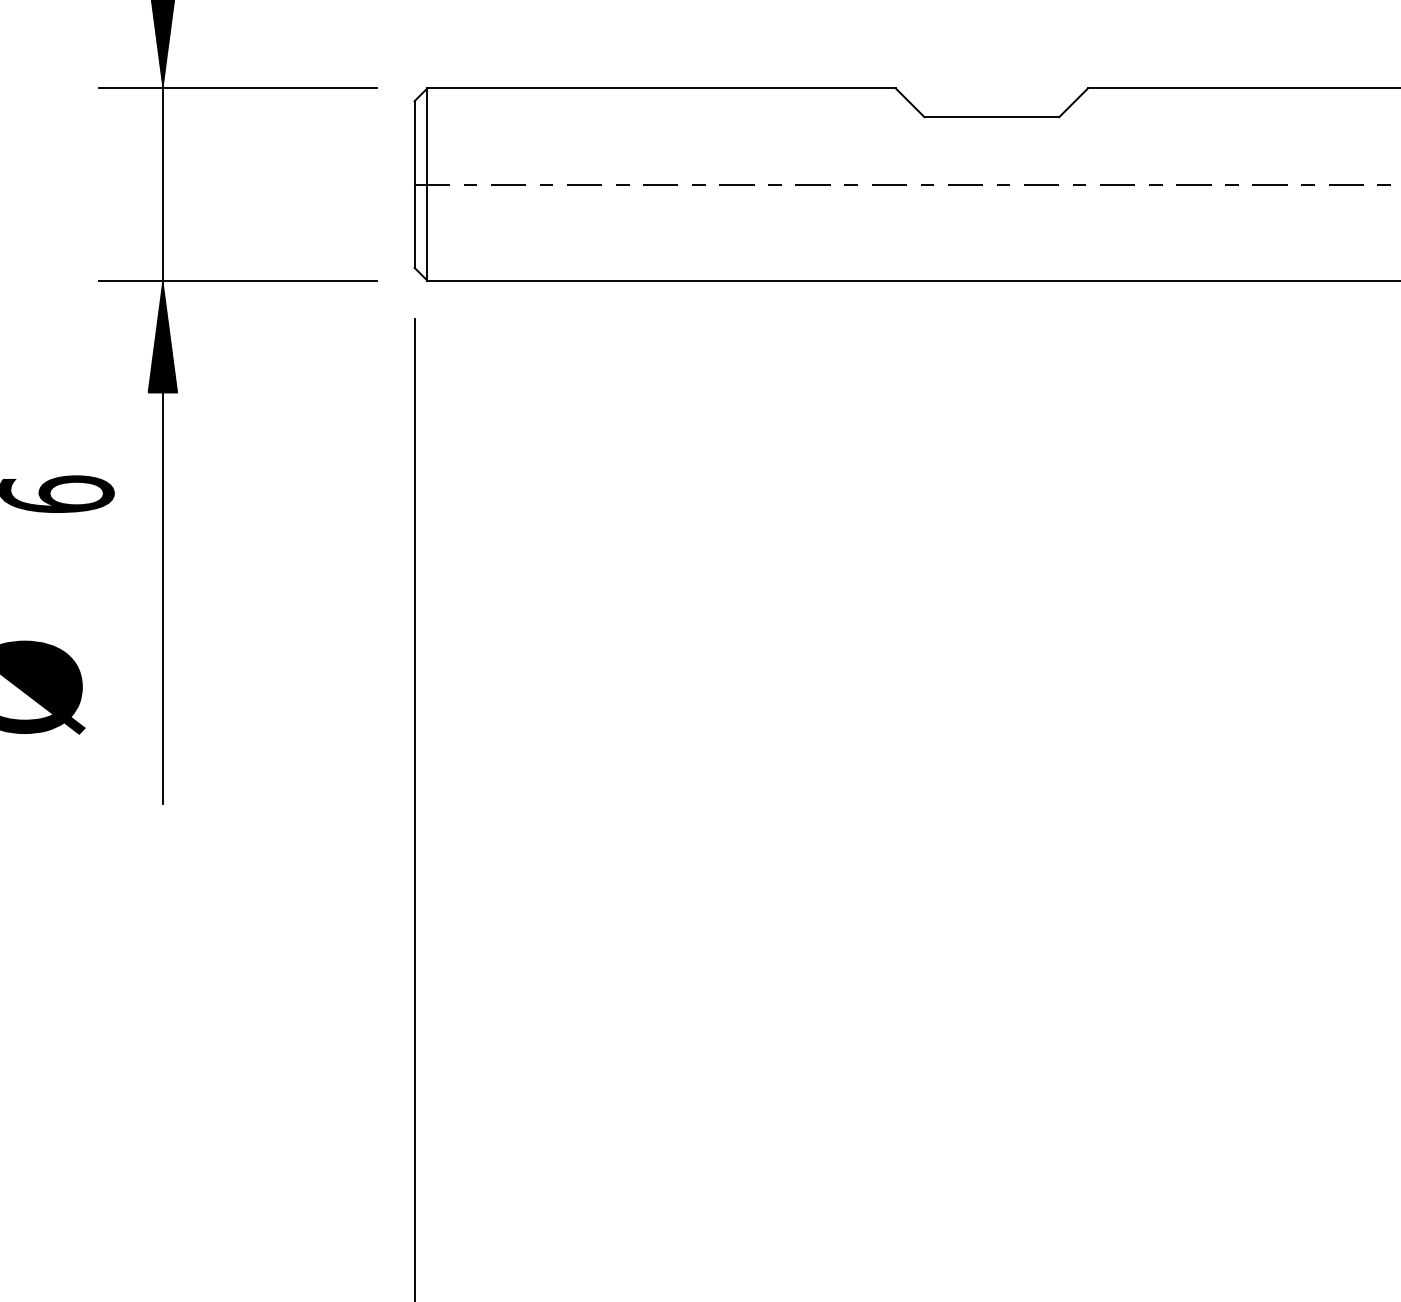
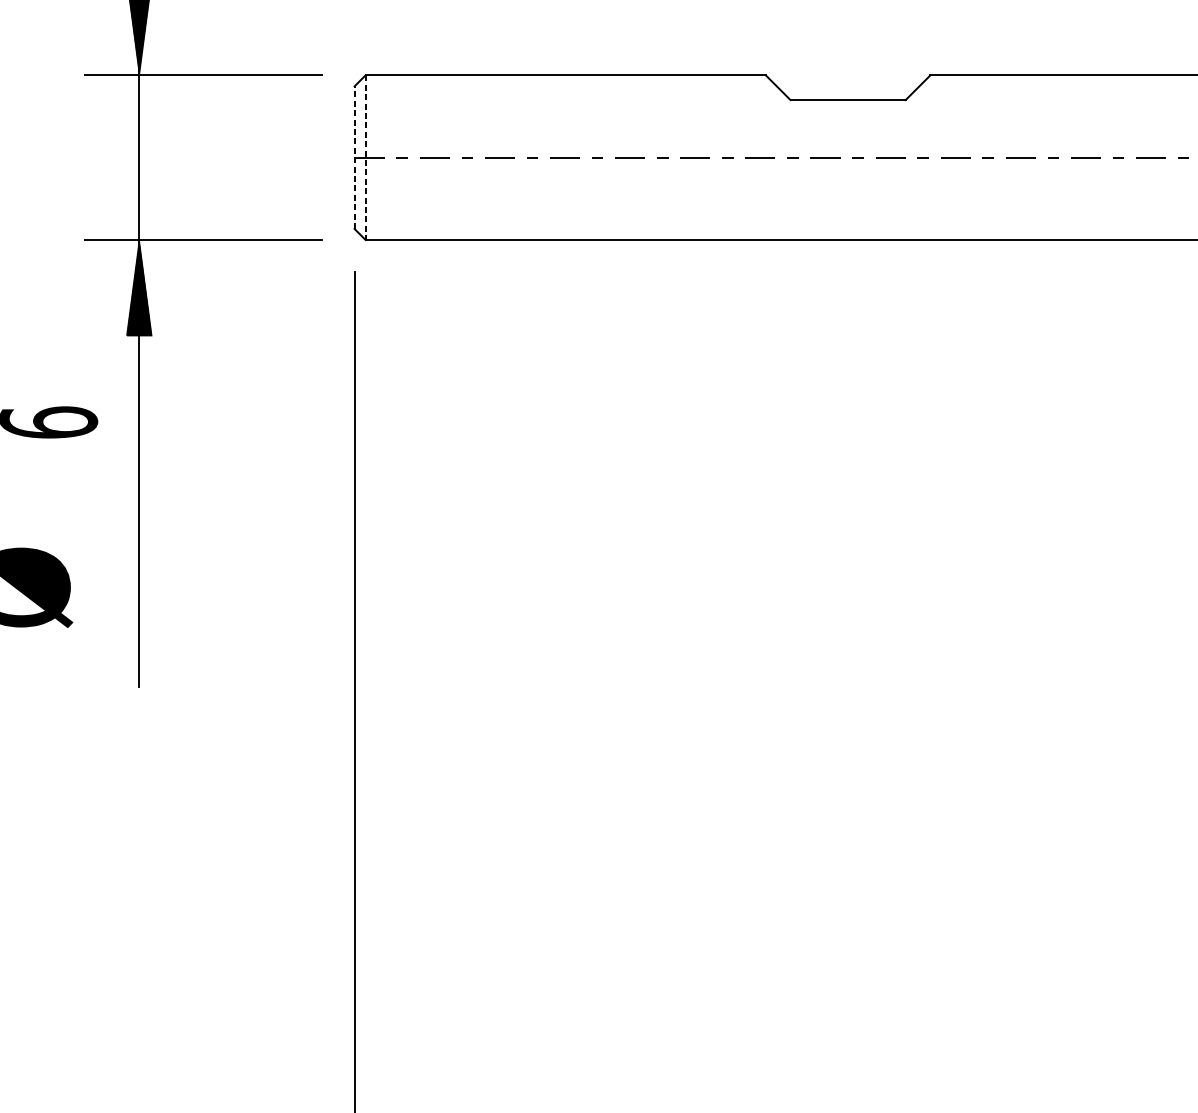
line: (414, 184) -> (354, 157), solid -> dashed
line: (427, 185) -> (365, 158), solid -> dashed

